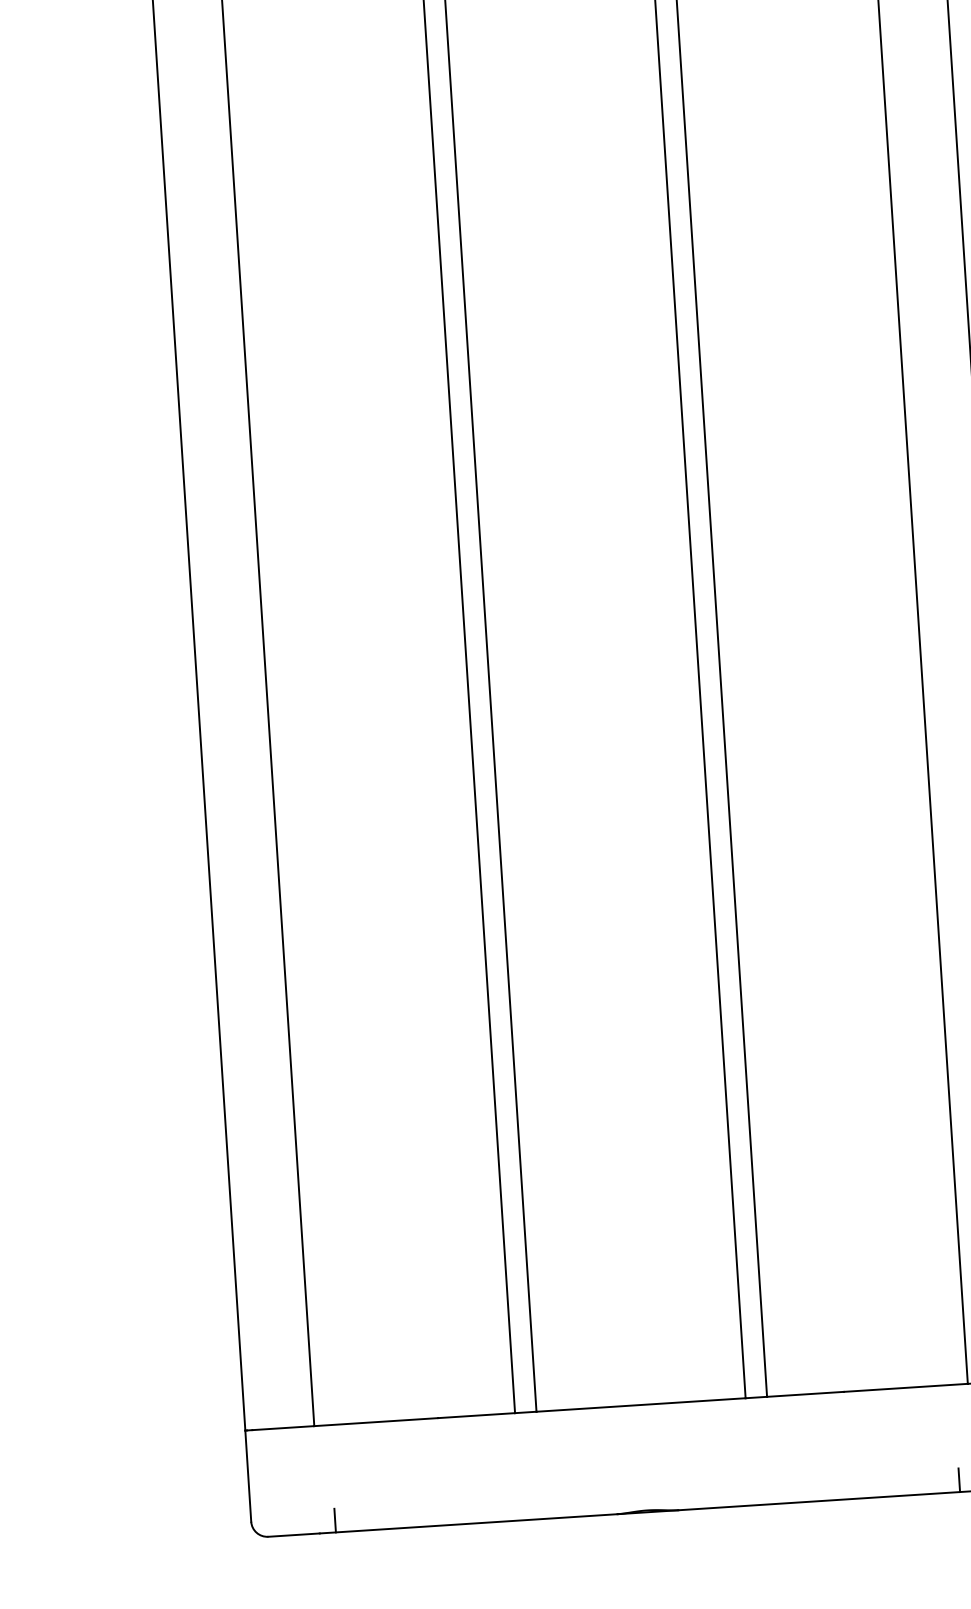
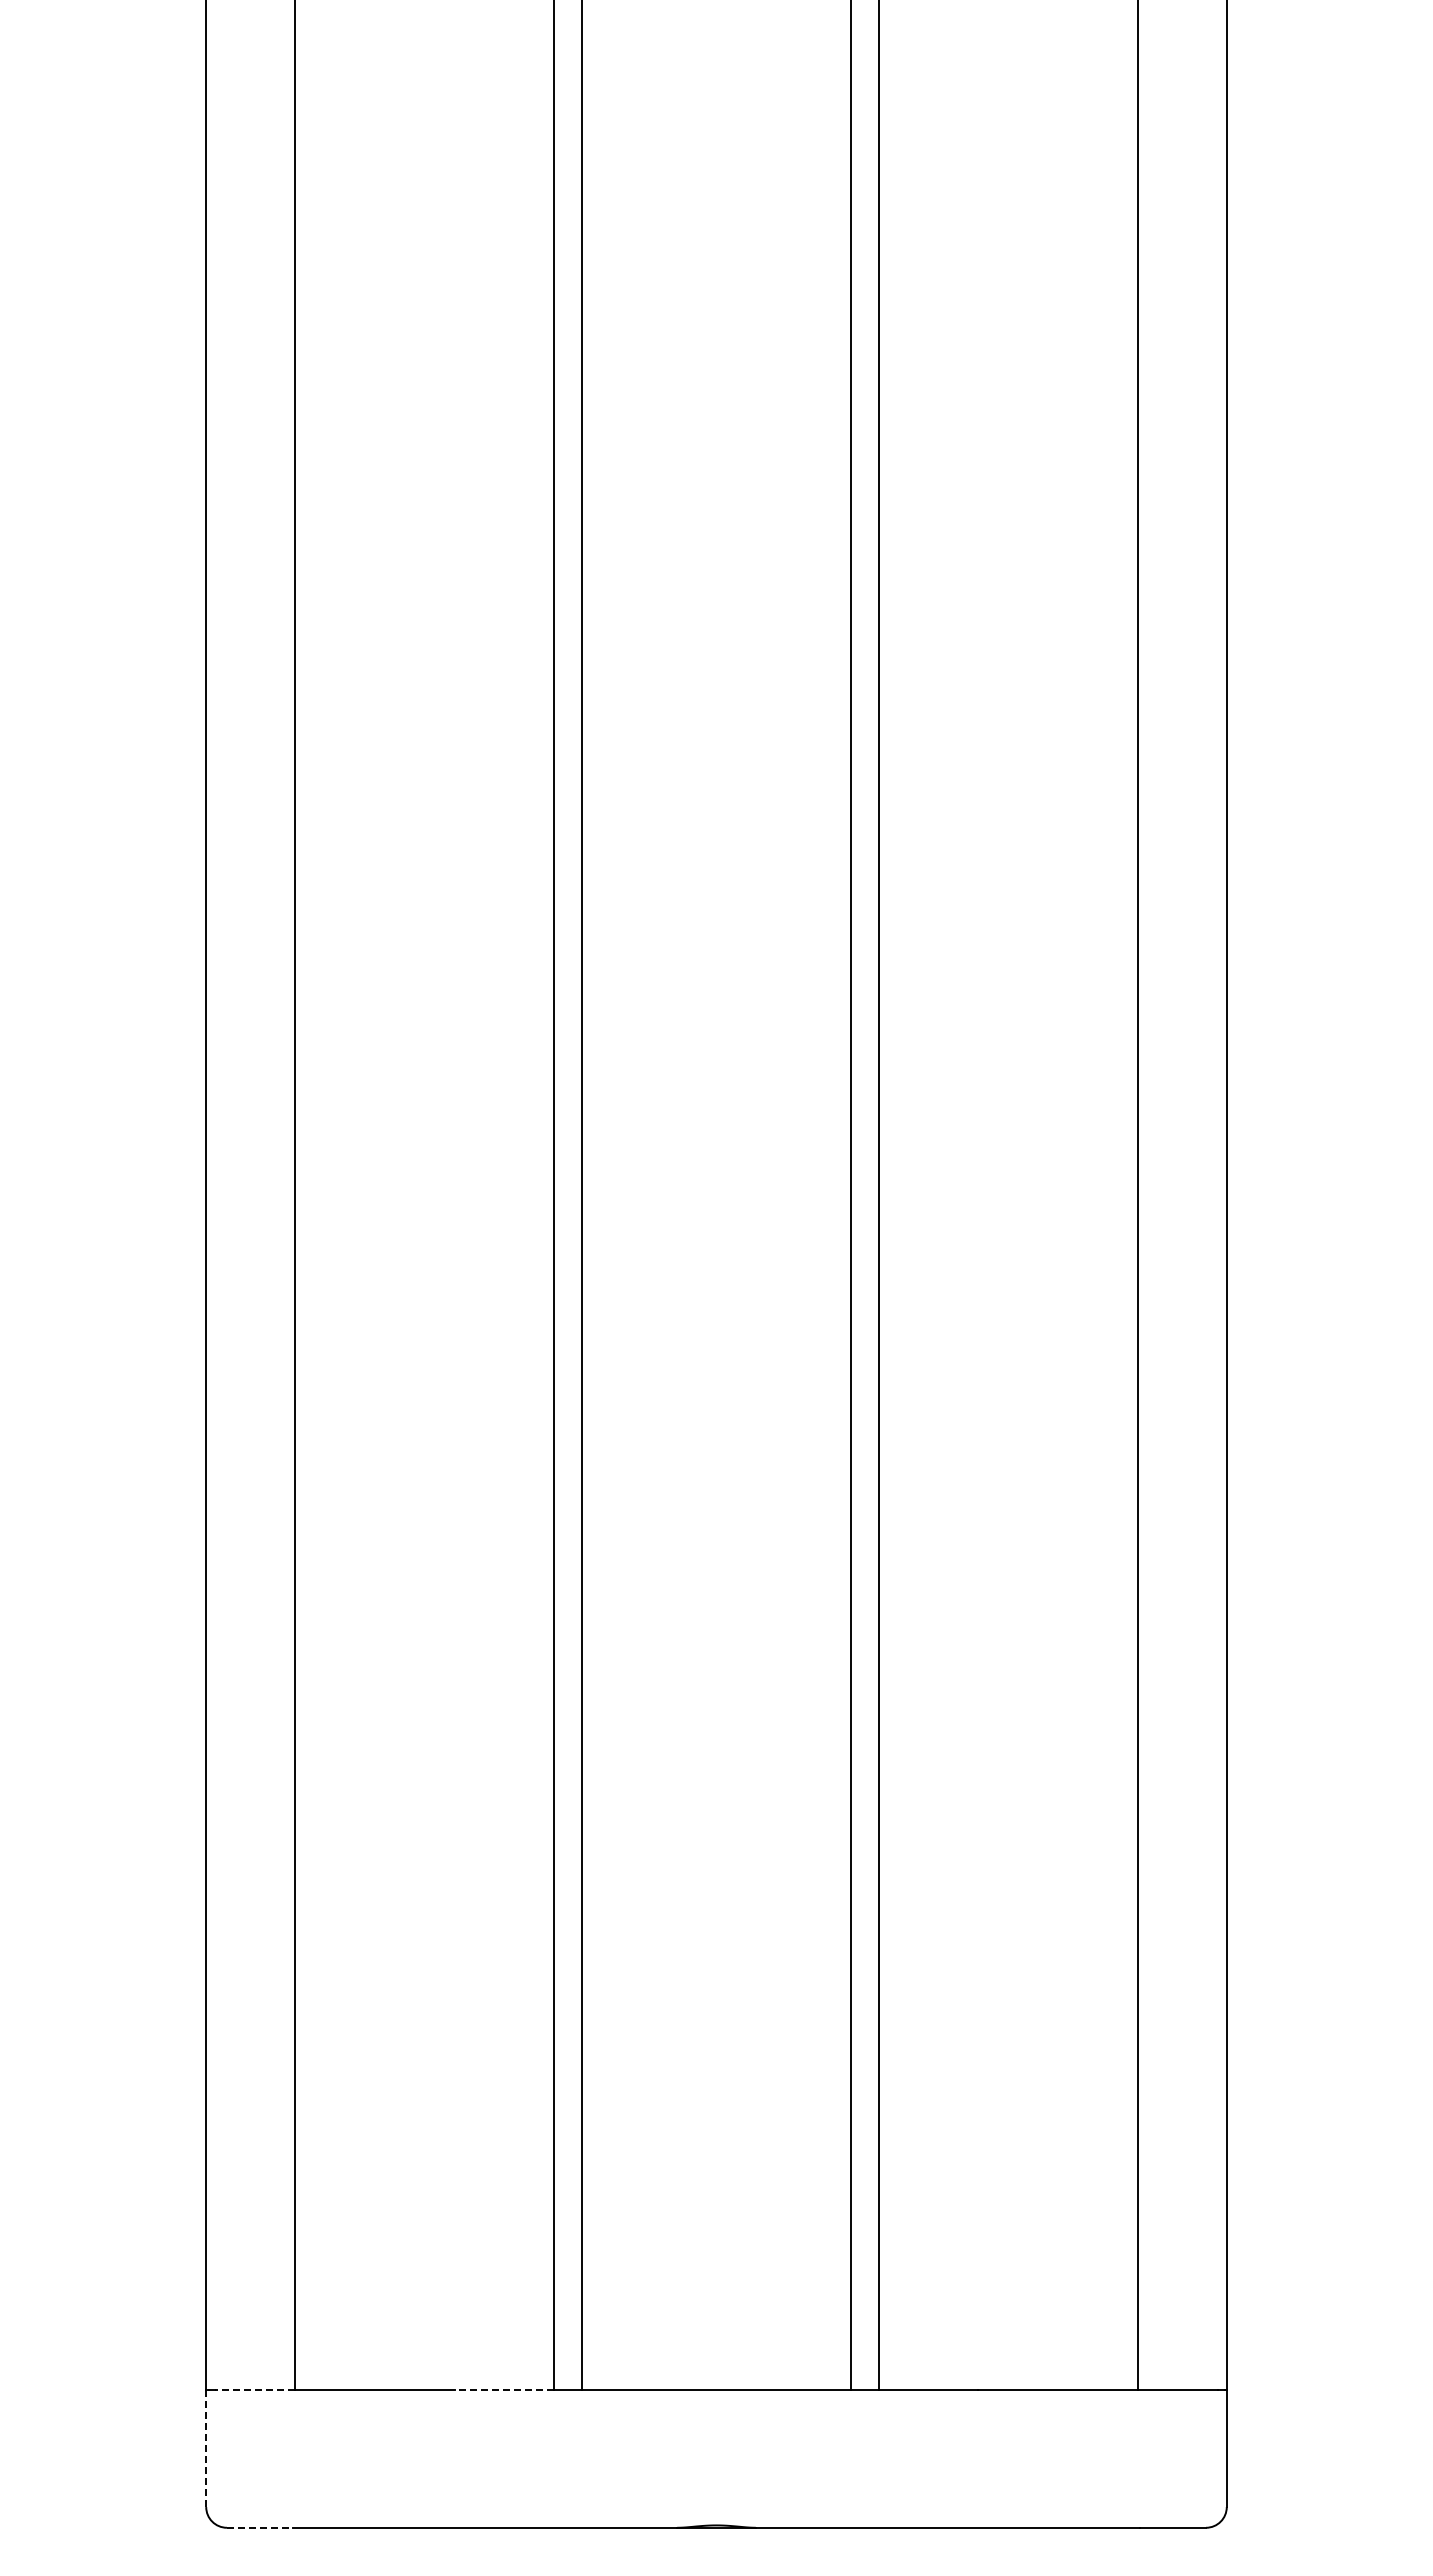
line: (476, 1415) -> (504, 2389), solid -> dashed
line: (283, 1428) -> (255, 2389), solid -> dashed
line: (248, 1476) -> (206, 2448), solid -> dashed
line: (958, 1480) -> (1118, 2512), removed
line: (335, 1520) -> (314, 2512), removed
line: (294, 1534) -> (260, 2527), solid -> dashed

